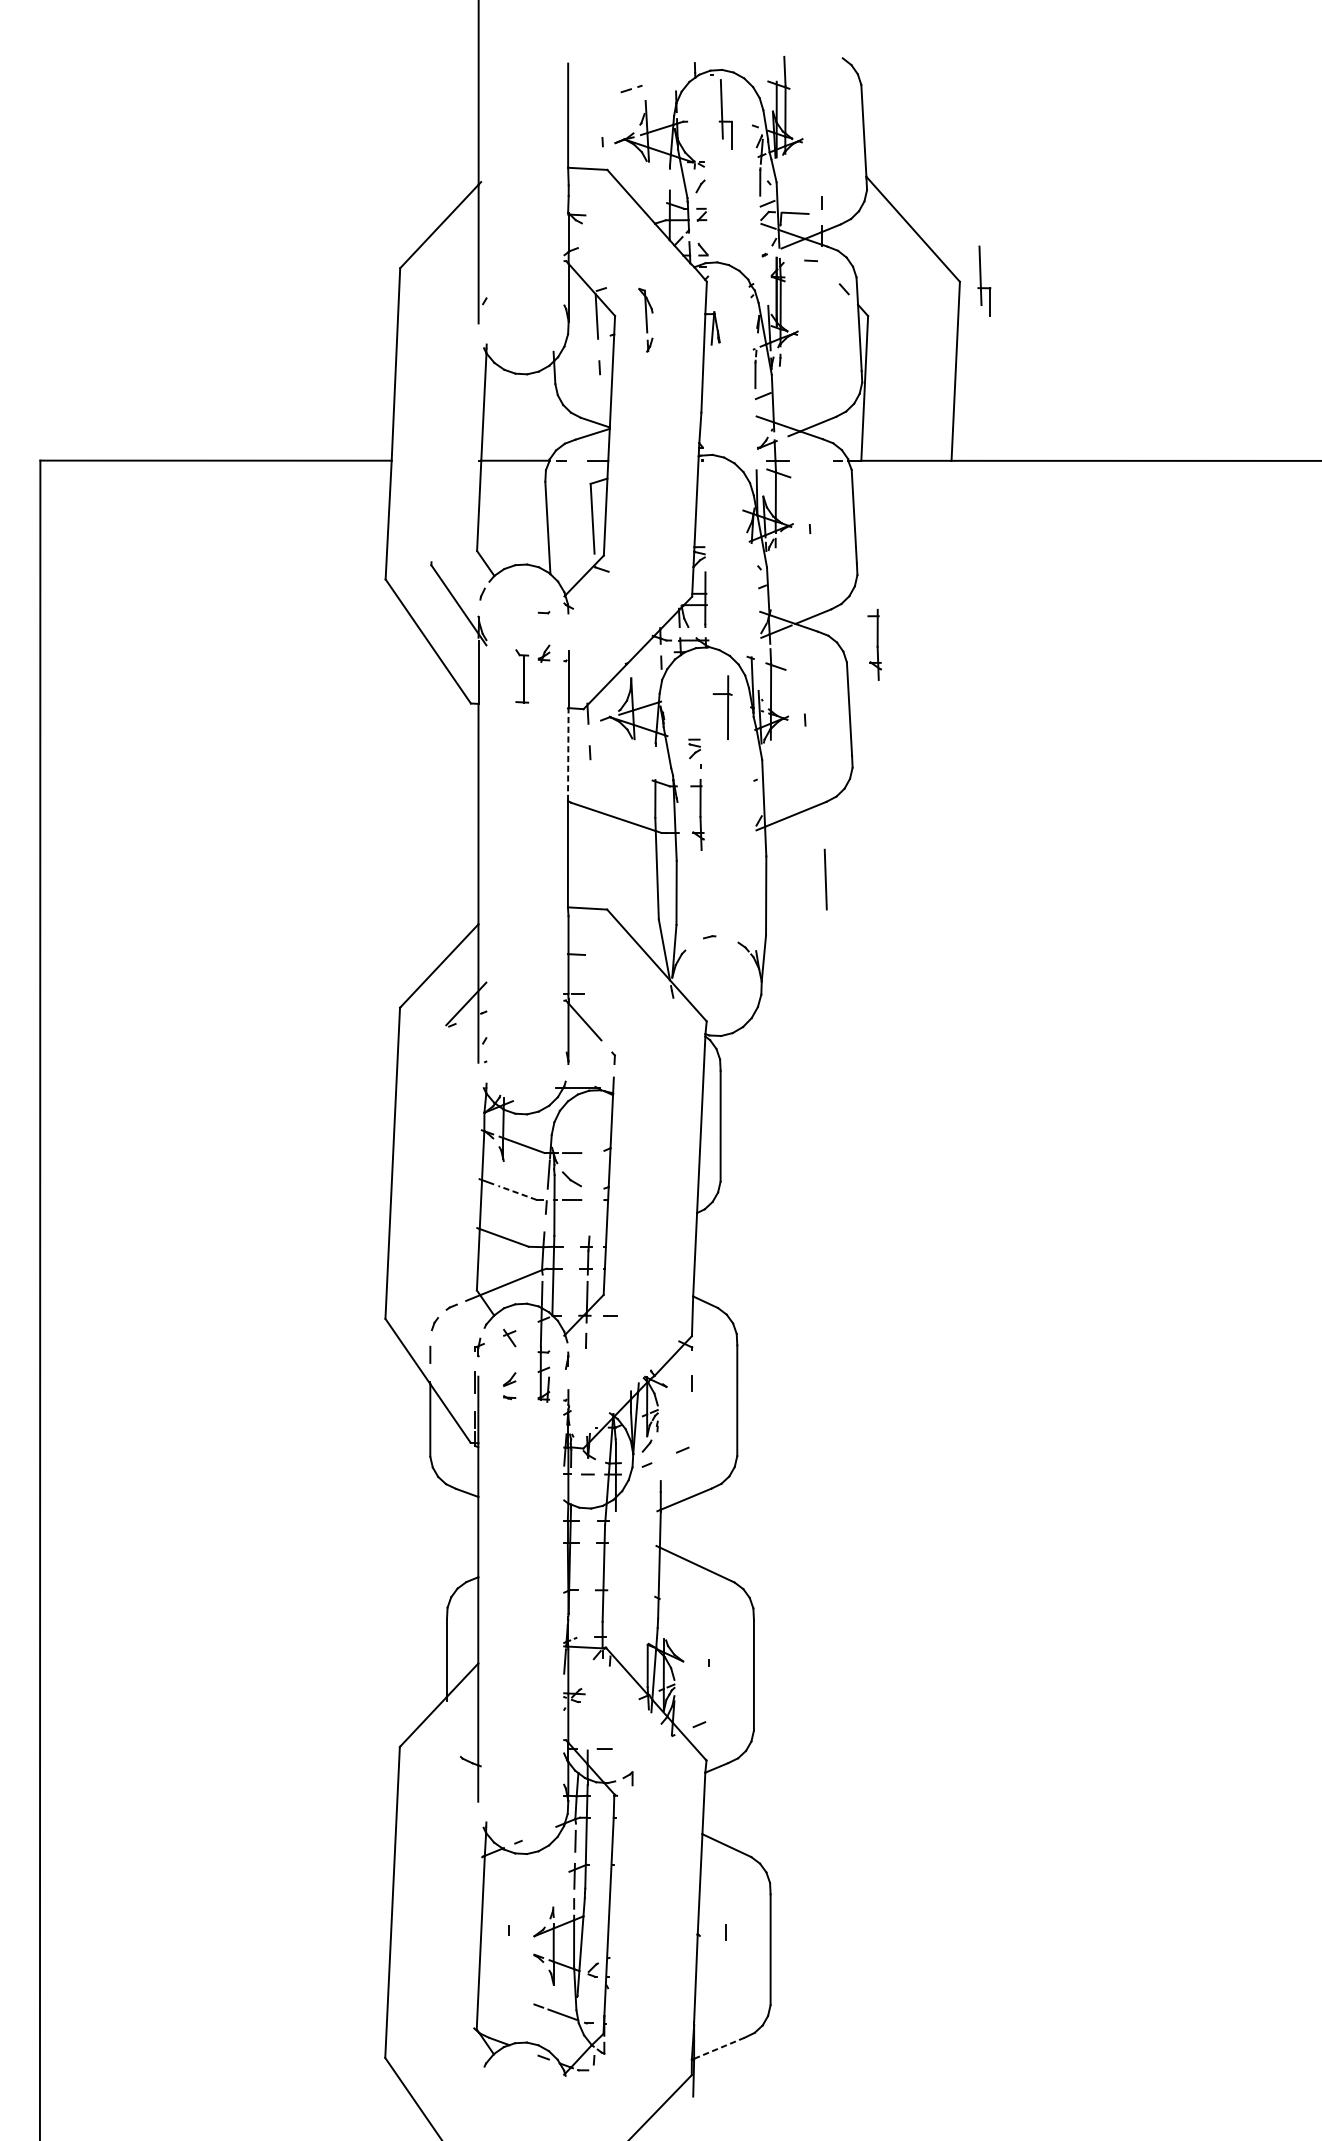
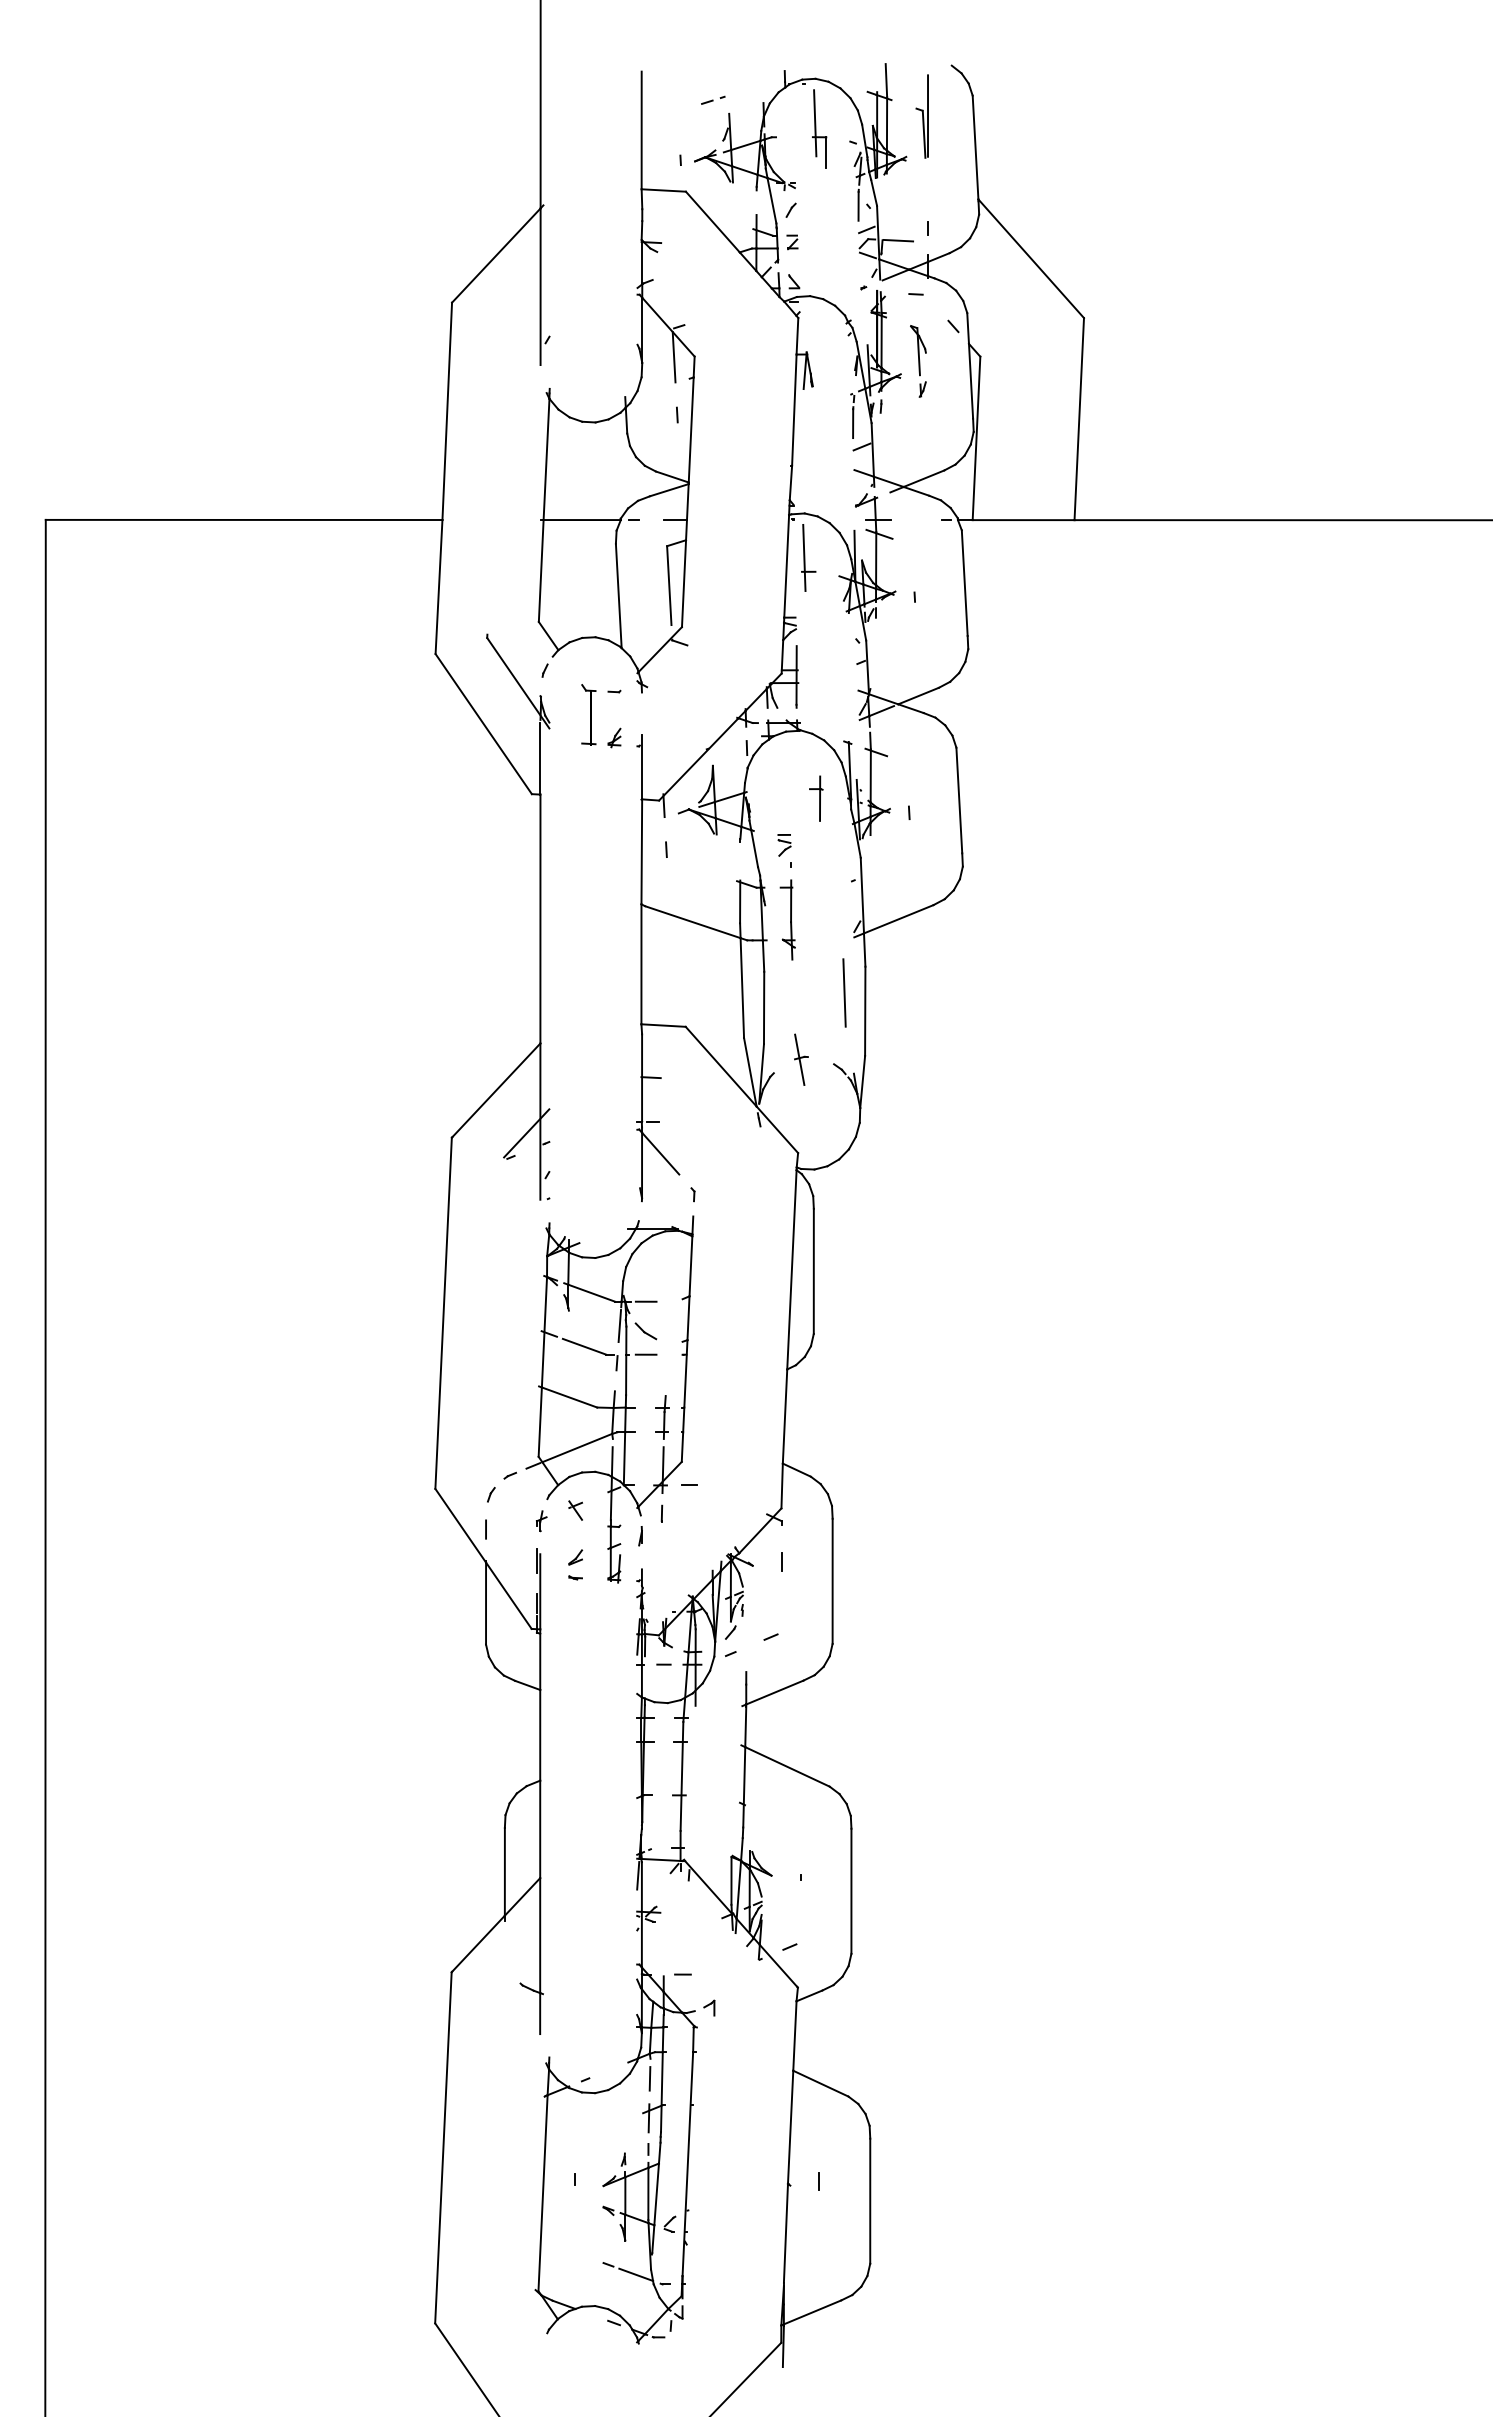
part: (815, 103) -> (921, 116), added
part: (984, 280) -> (1111, 316), removed
part: (645, 320) -> (918, 361), moved
part: (715, 493) -> (808, 557), added
part: (874, 644) -> (987, 727), removed
part: (521, 676) -> (588, 714), moved
part: (722, 707) -> (816, 798), size x0.62
line: (568, 754) -> (641, 851), dashed -> solid
line: (825, 879) -> (844, 992), moved
line: (707, 938) -> (799, 1059), added
line: (517, 1192) -> (584, 1346), dashed -> solid
line: (719, 2048) -> (812, 2312), dashed -> solid

